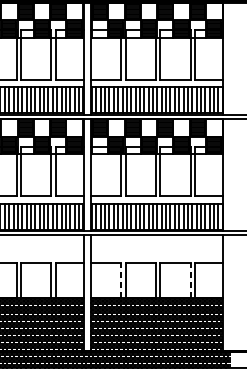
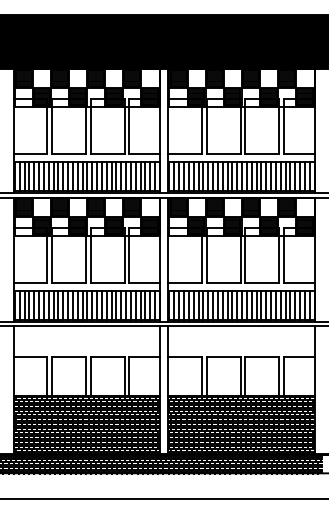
line: (120, 279) -> (201, 375), dashed -> solid
line: (191, 279) -> (279, 375), dashed -> solid

